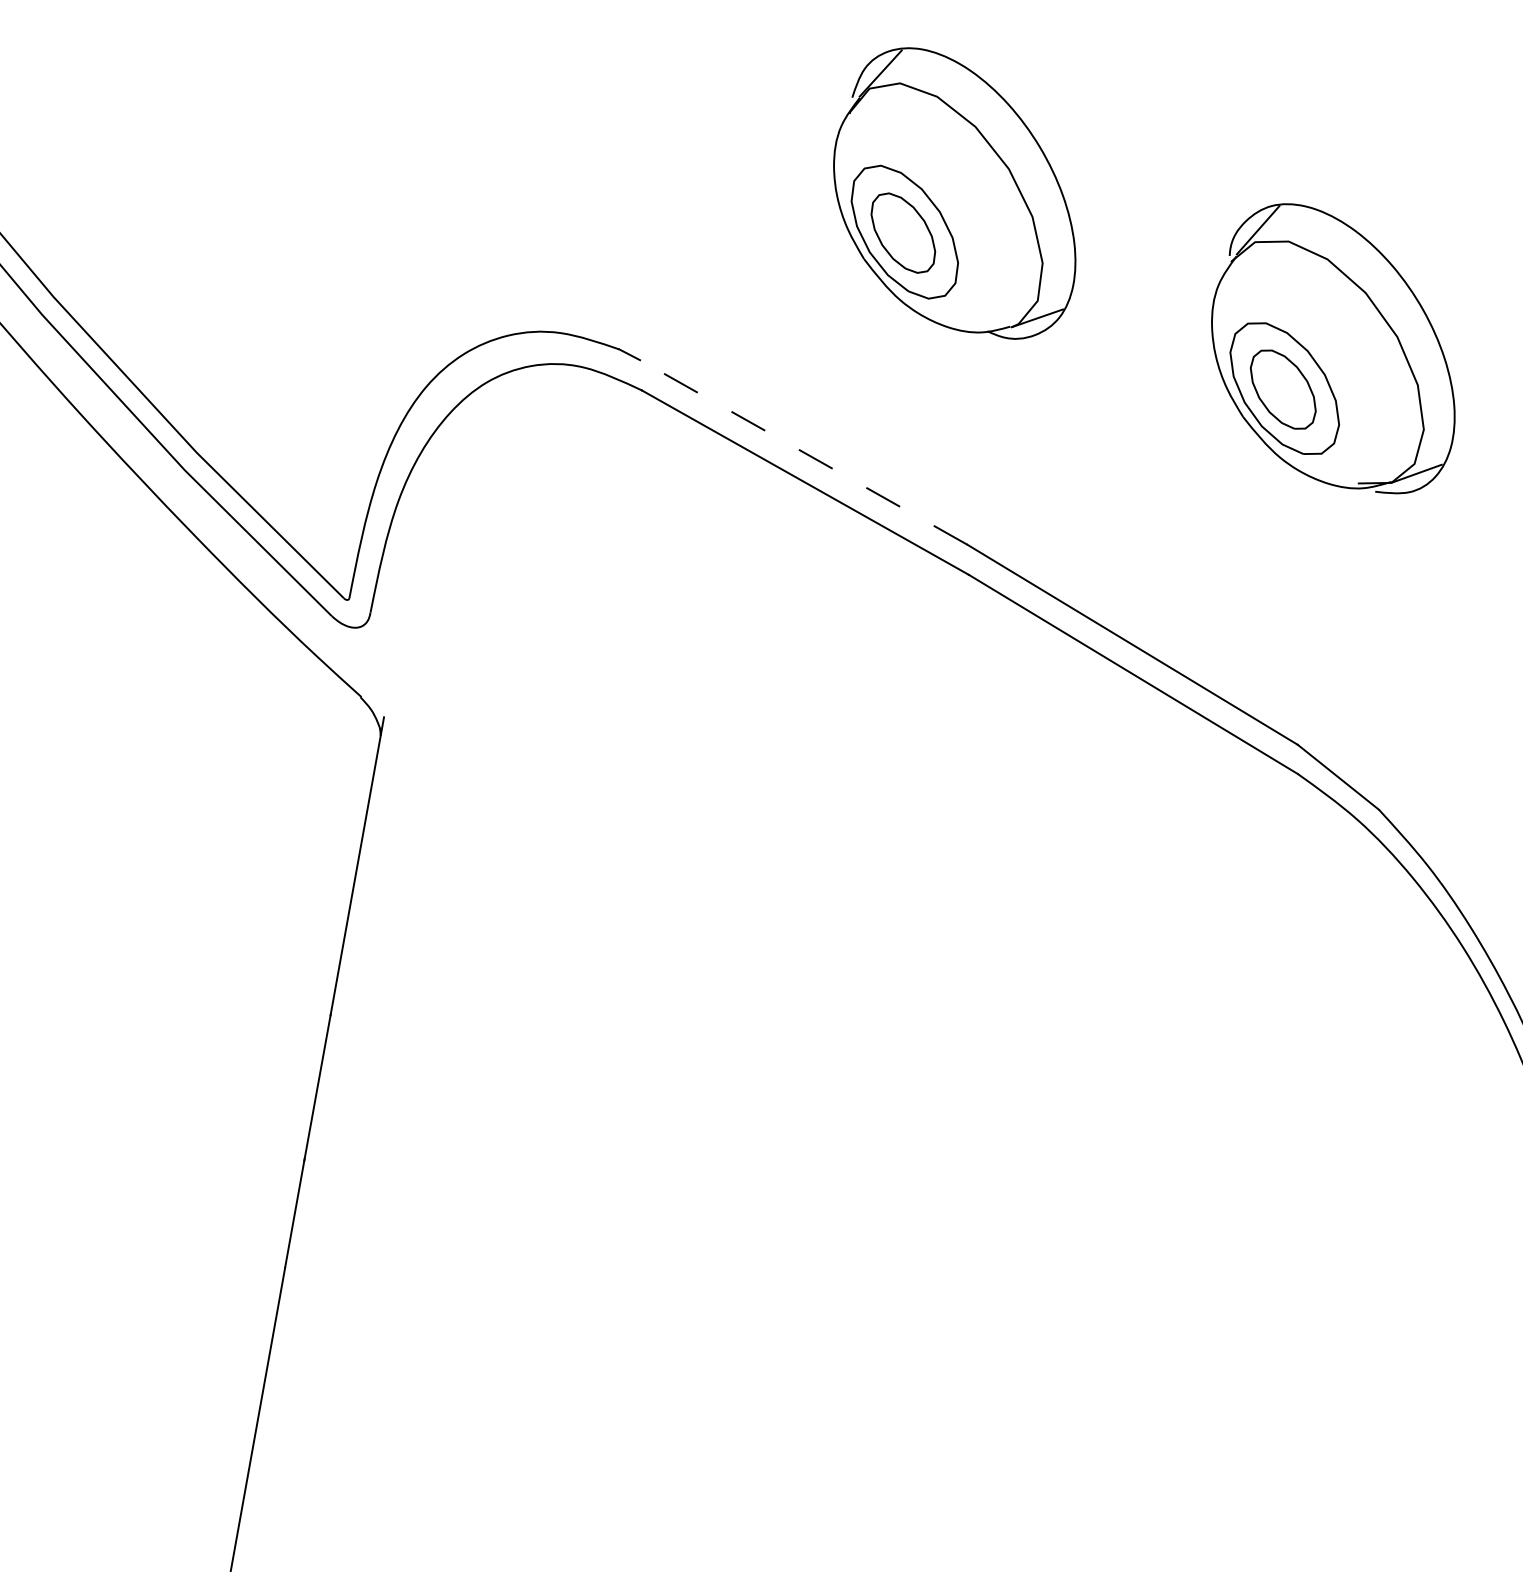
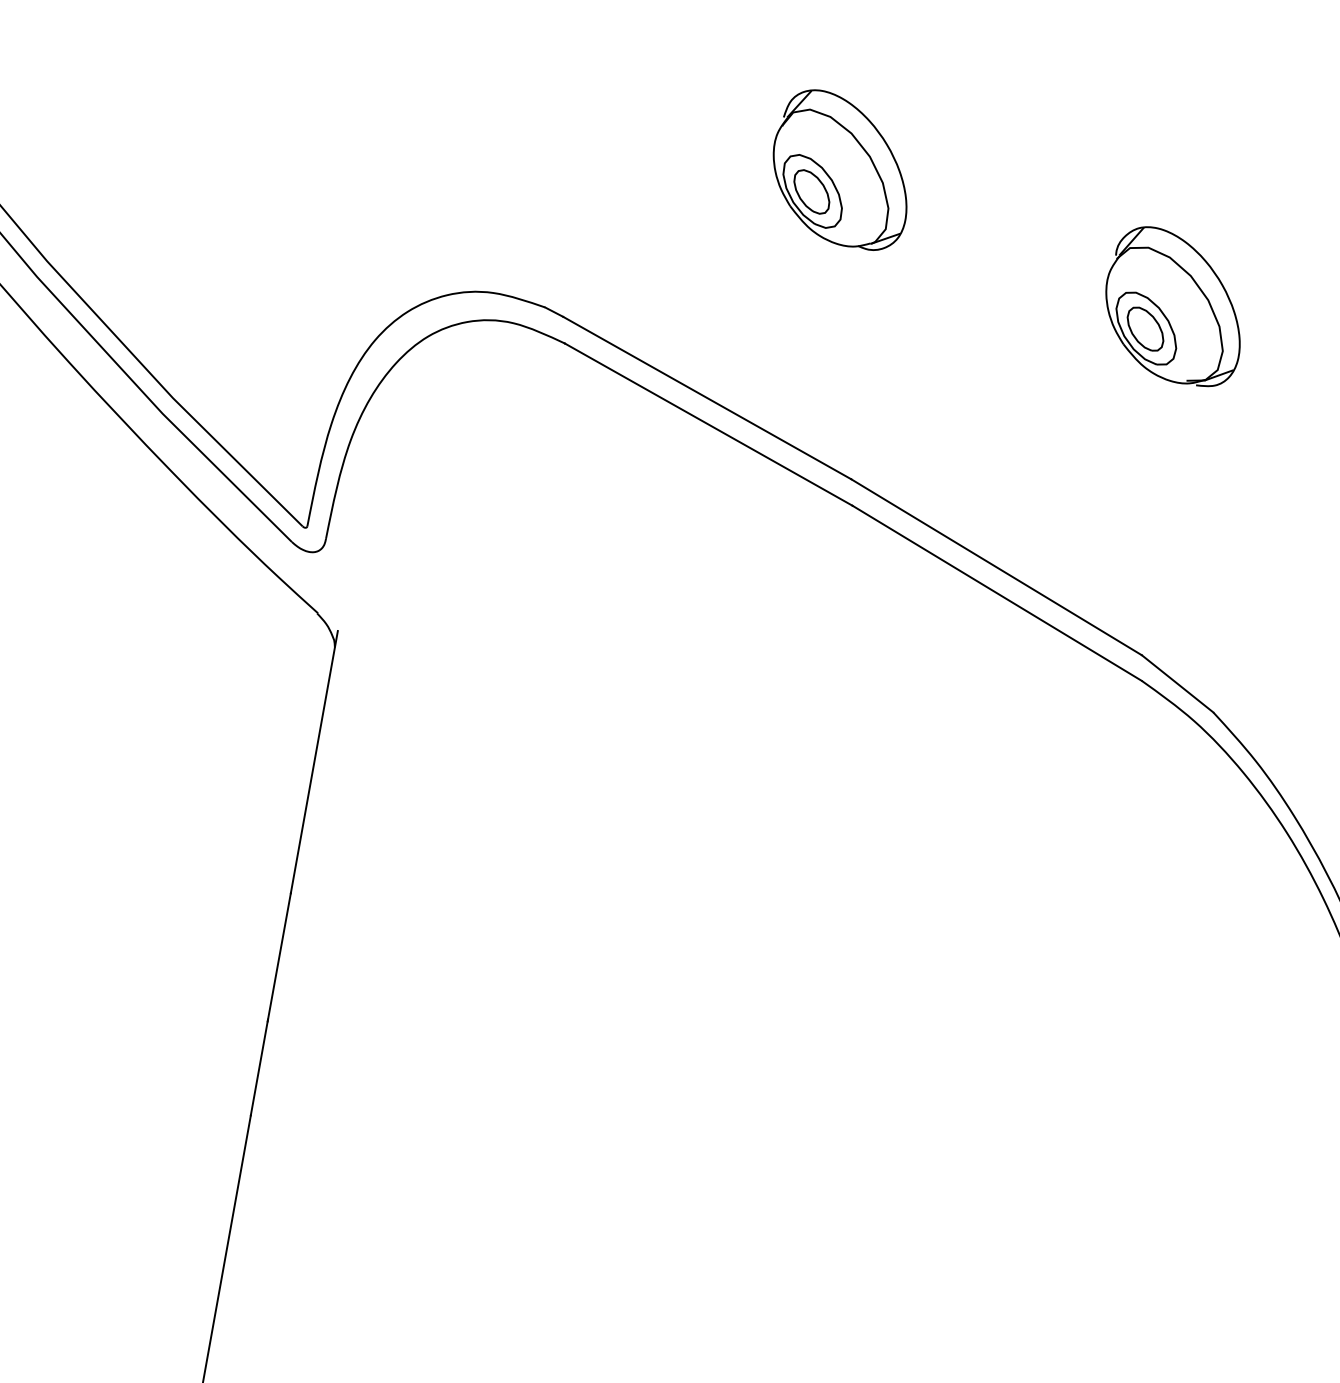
part: (954, 193) -> (839, 170), size x0.62
part: (1332, 348) -> (1172, 306), size x0.62
line: (803, 452) -> (706, 398), dashed -> solid

